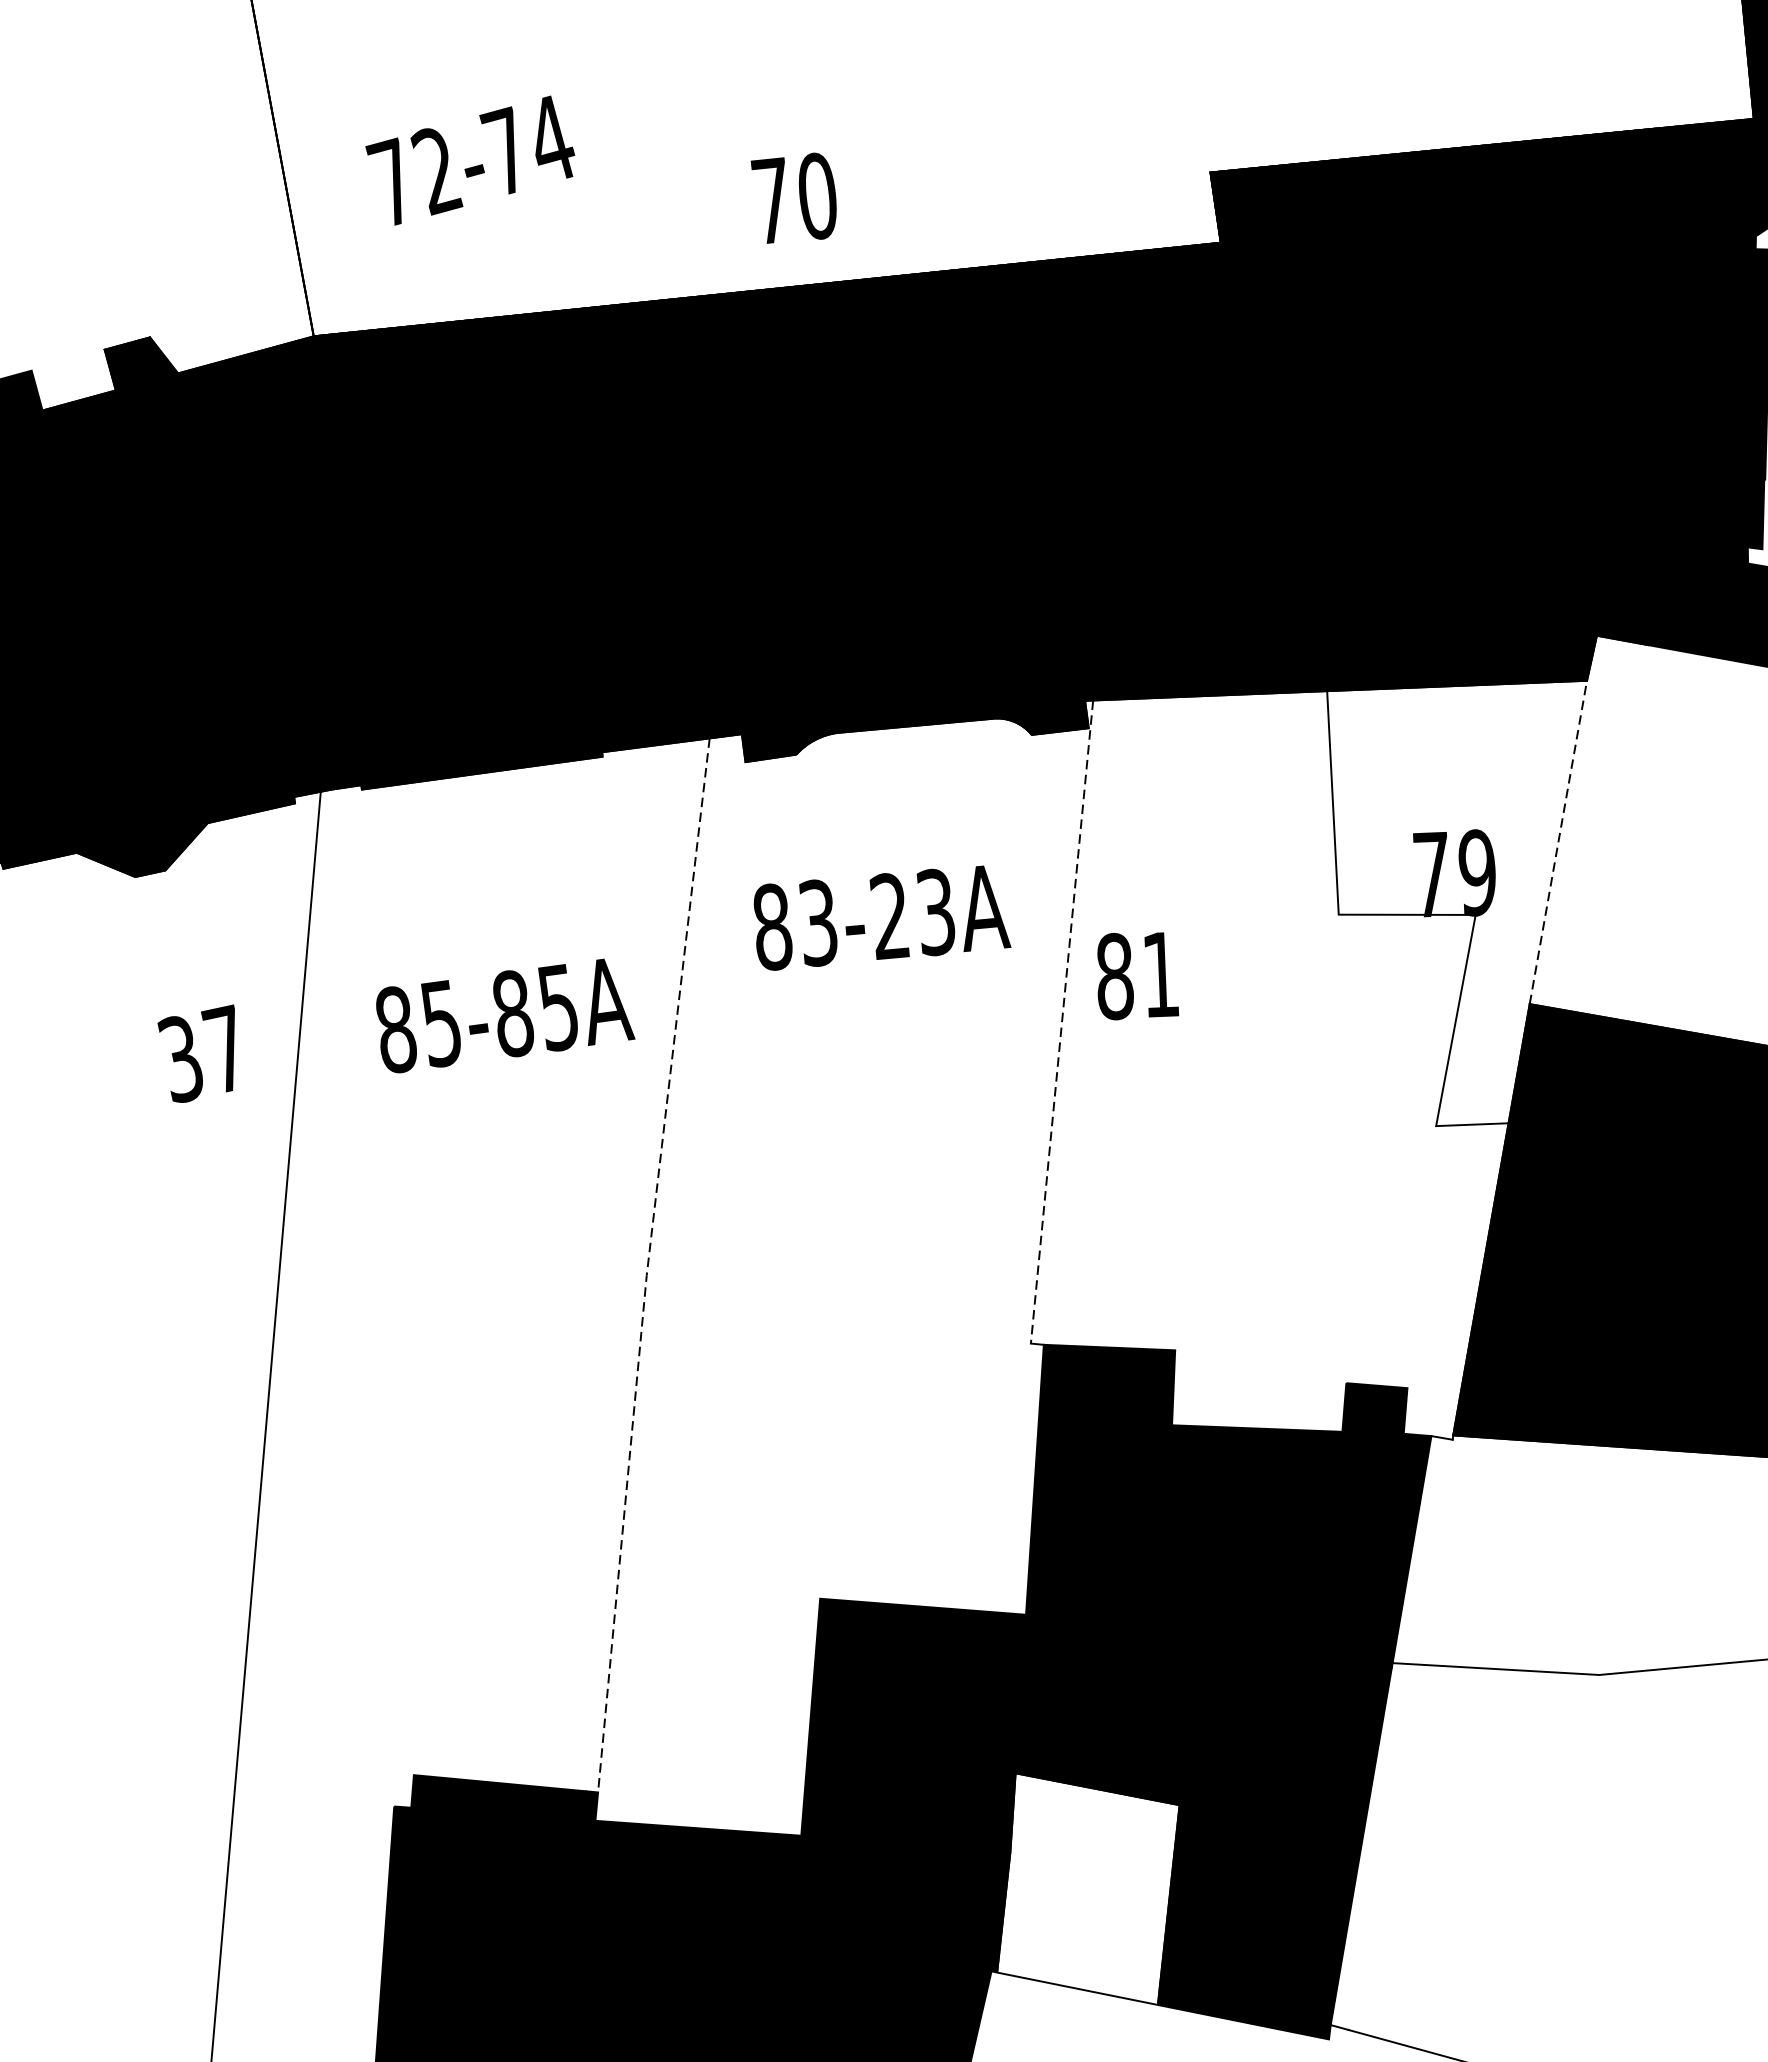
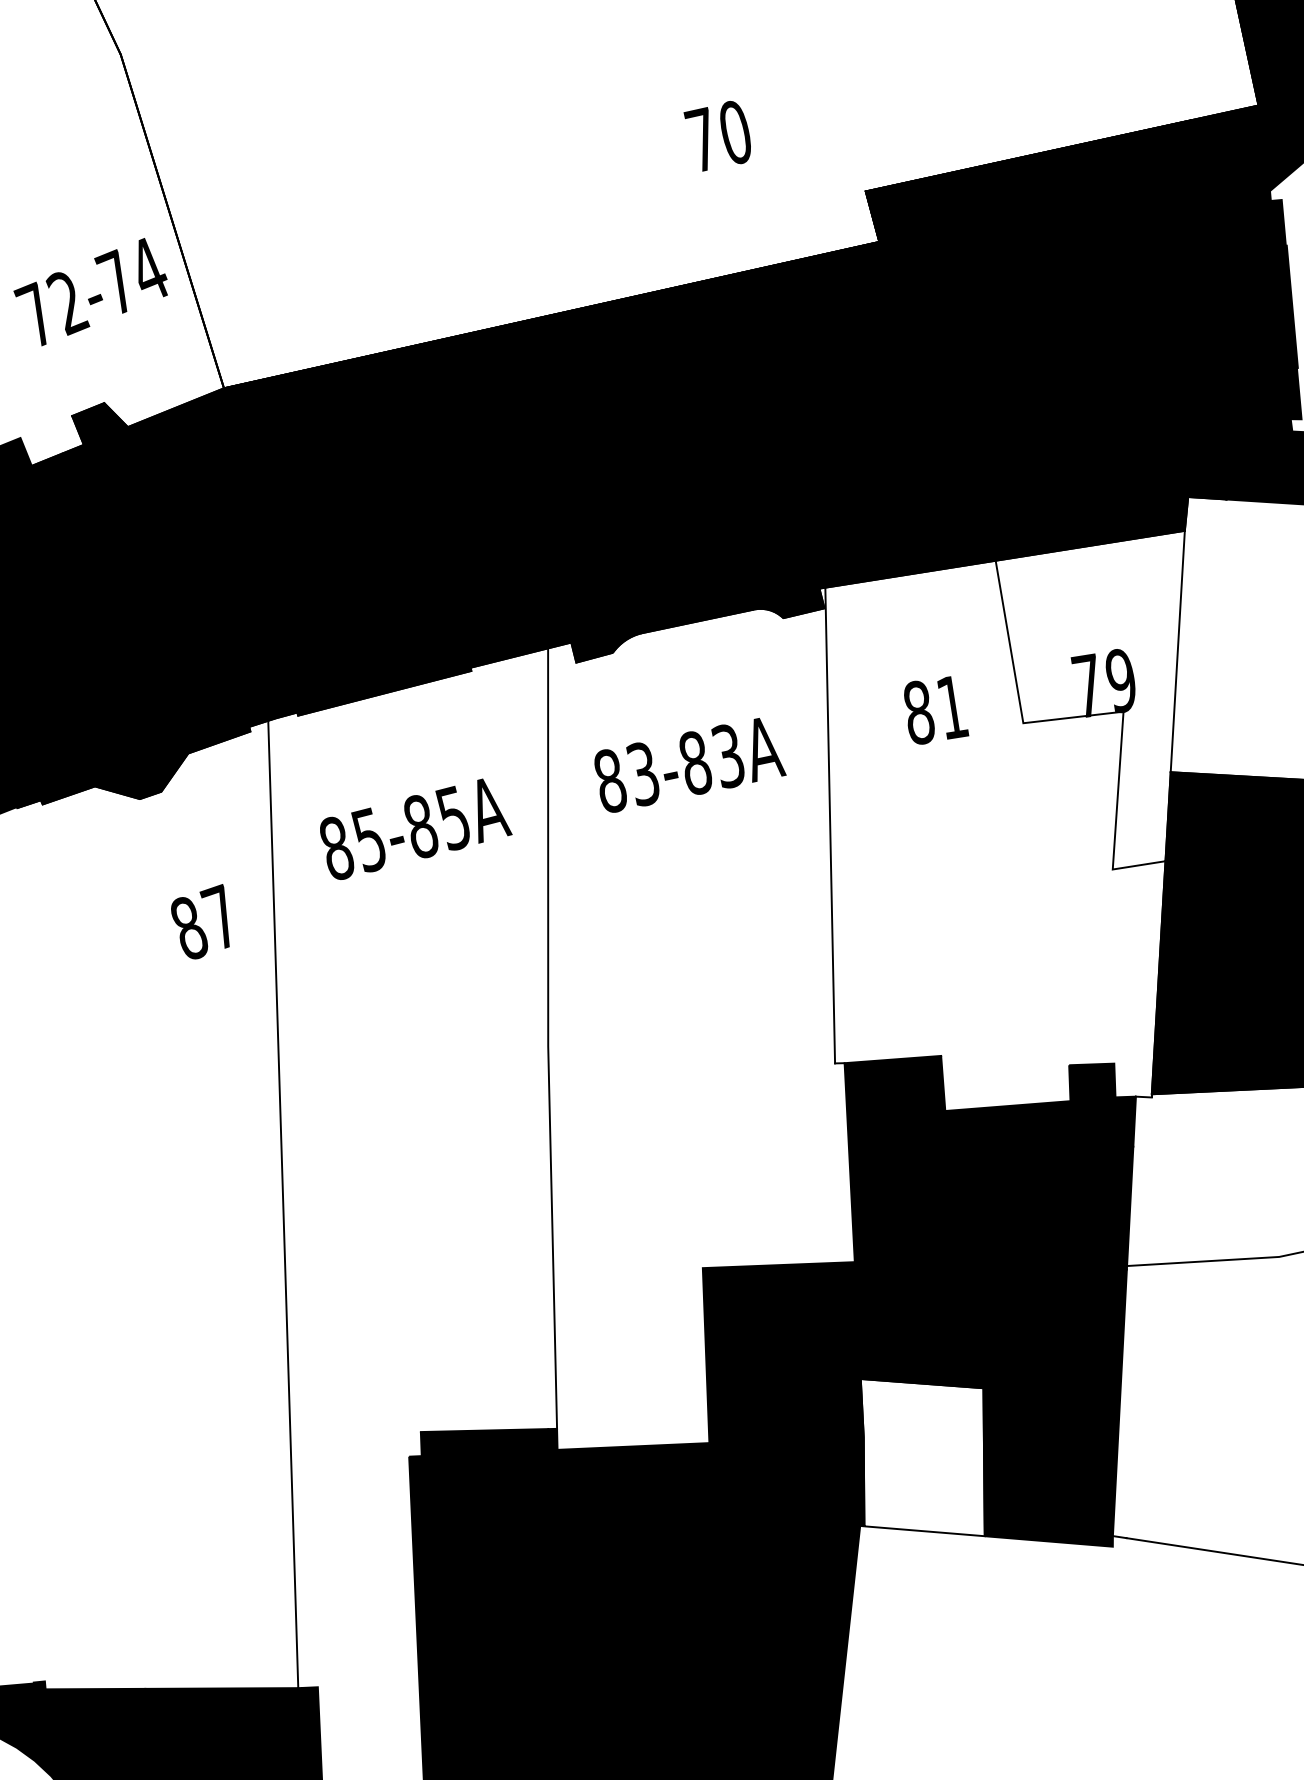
text: (469, 160) -> (90, 292), moved
text: (791, 198) -> (716, 136), moved
line: (1557, 842) -> (1177, 651), dashed -> solid
text: (890, 917) -> (695, 763), 83-23A -> 83-83A
text: (1138, 976) -> (936, 710), moved
text: (506, 1015) -> (416, 828), moved
line: (1062, 1022) -> (830, 825), dashed -> solid
text: (180, 1059) -> (188, 928), 37 -> 87
line: (648, 1265) -> (548, 1039), dashed -> solid

